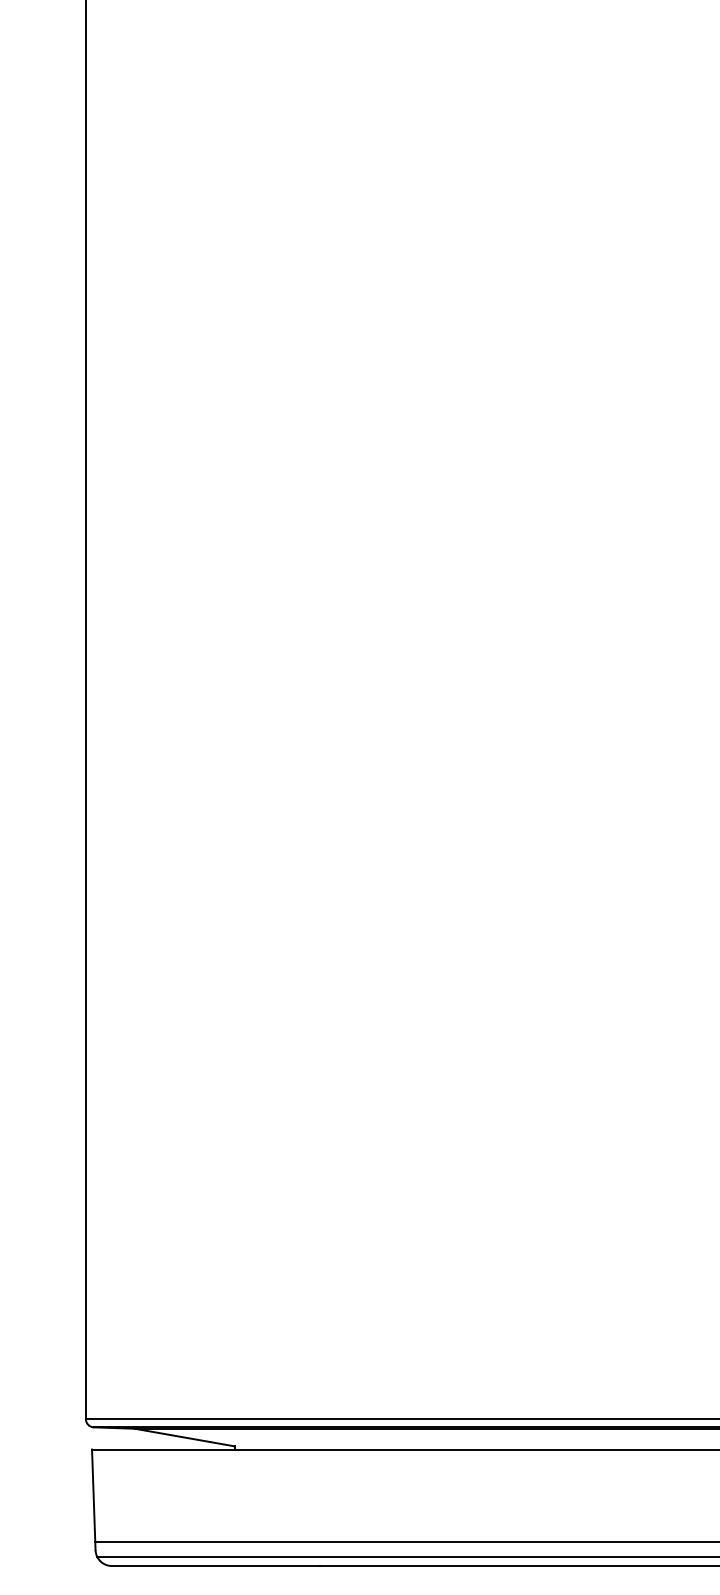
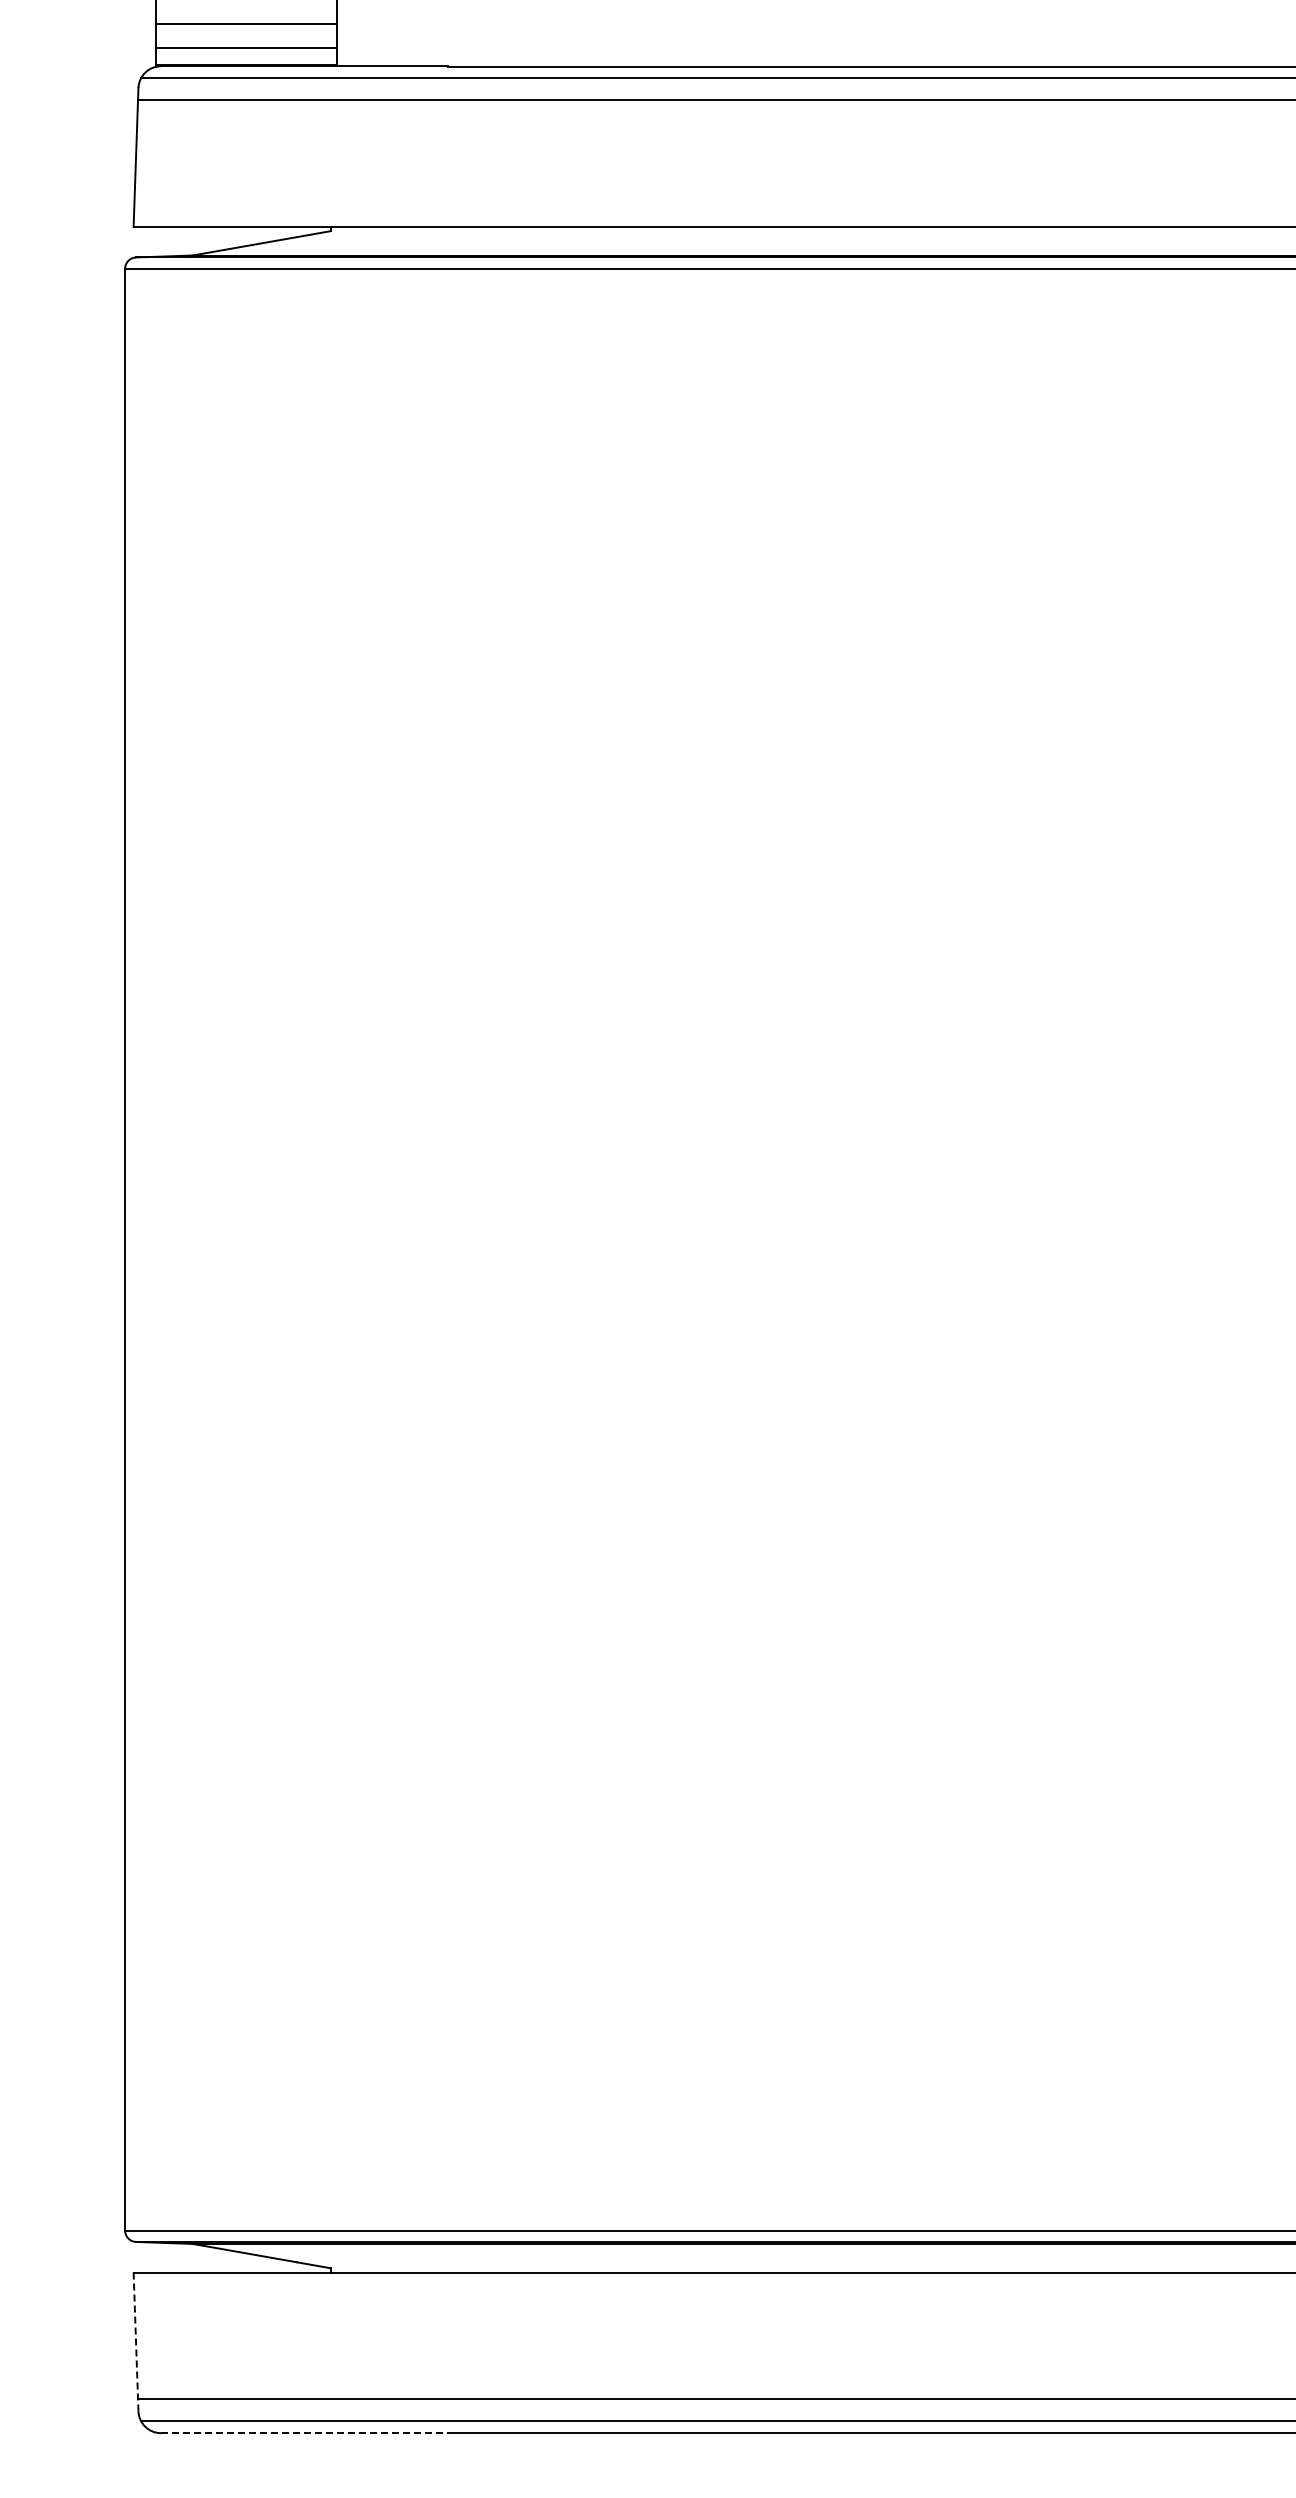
line: (94, 1500) -> (136, 2342), solid -> dashed
line: (215, 1566) -> (304, 2433), solid -> dashed

